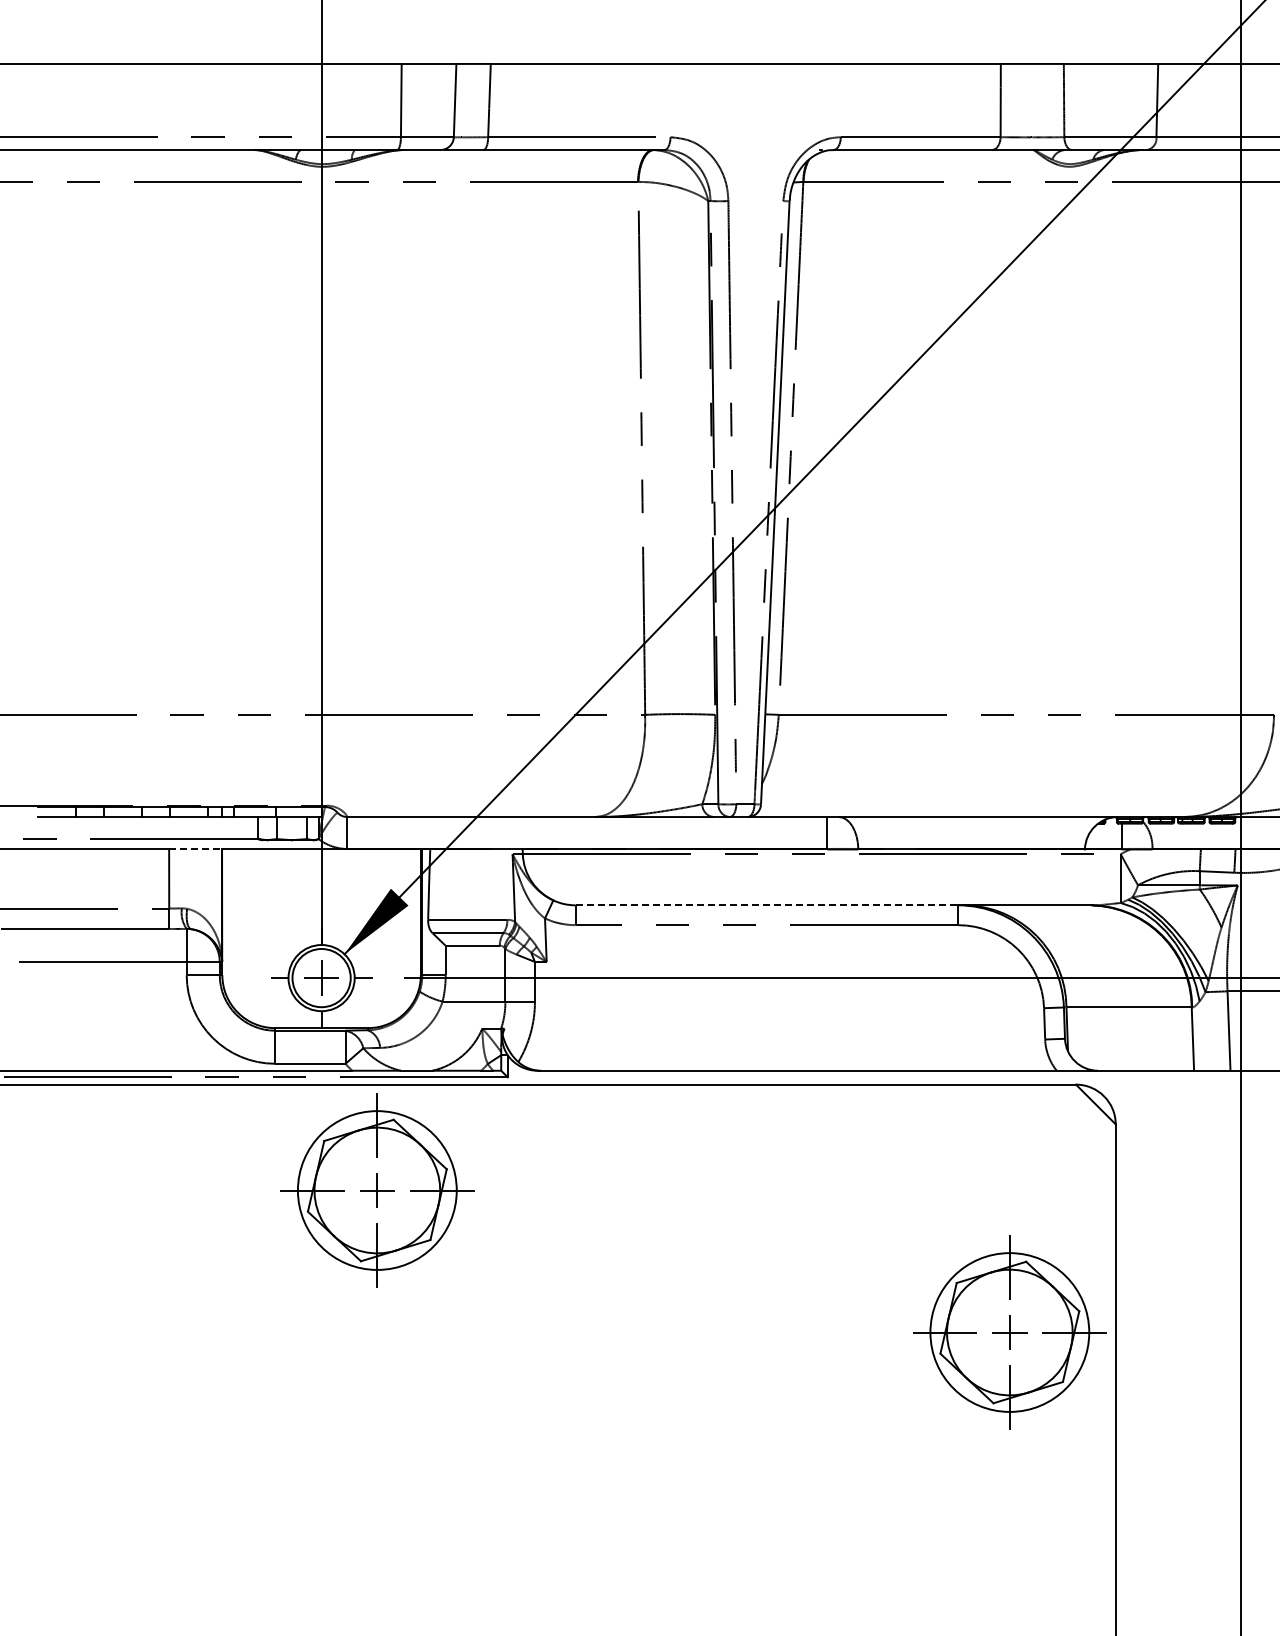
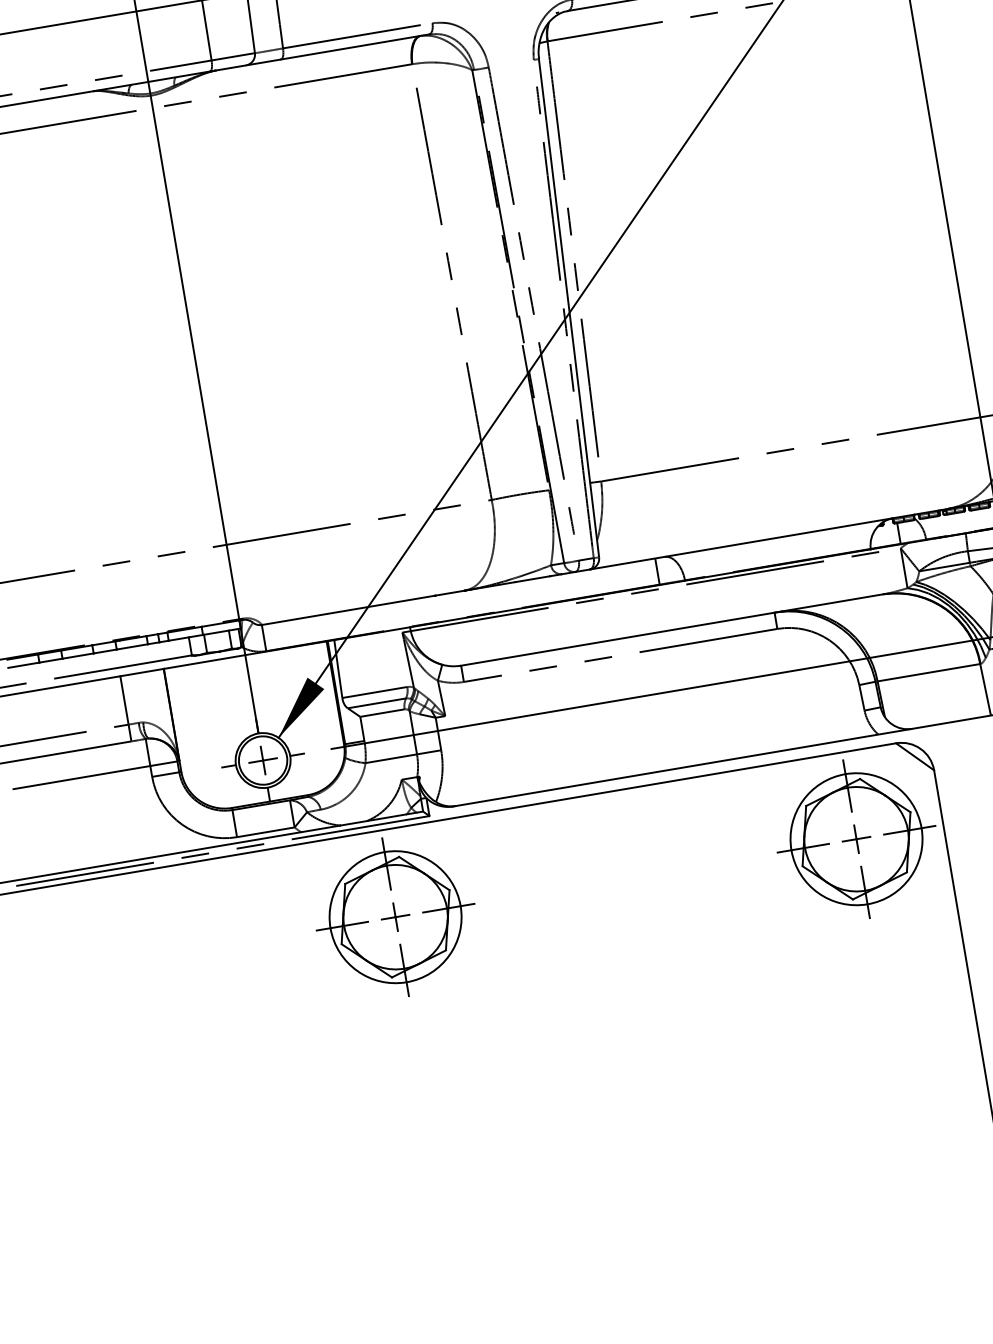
line: (196, 849) -> (142, 672), dashed -> solid
line: (767, 905) -> (618, 639), dashed -> solid
part: (377, 1190) -> (395, 917), moved
part: (1009, 1332) -> (856, 839), moved

